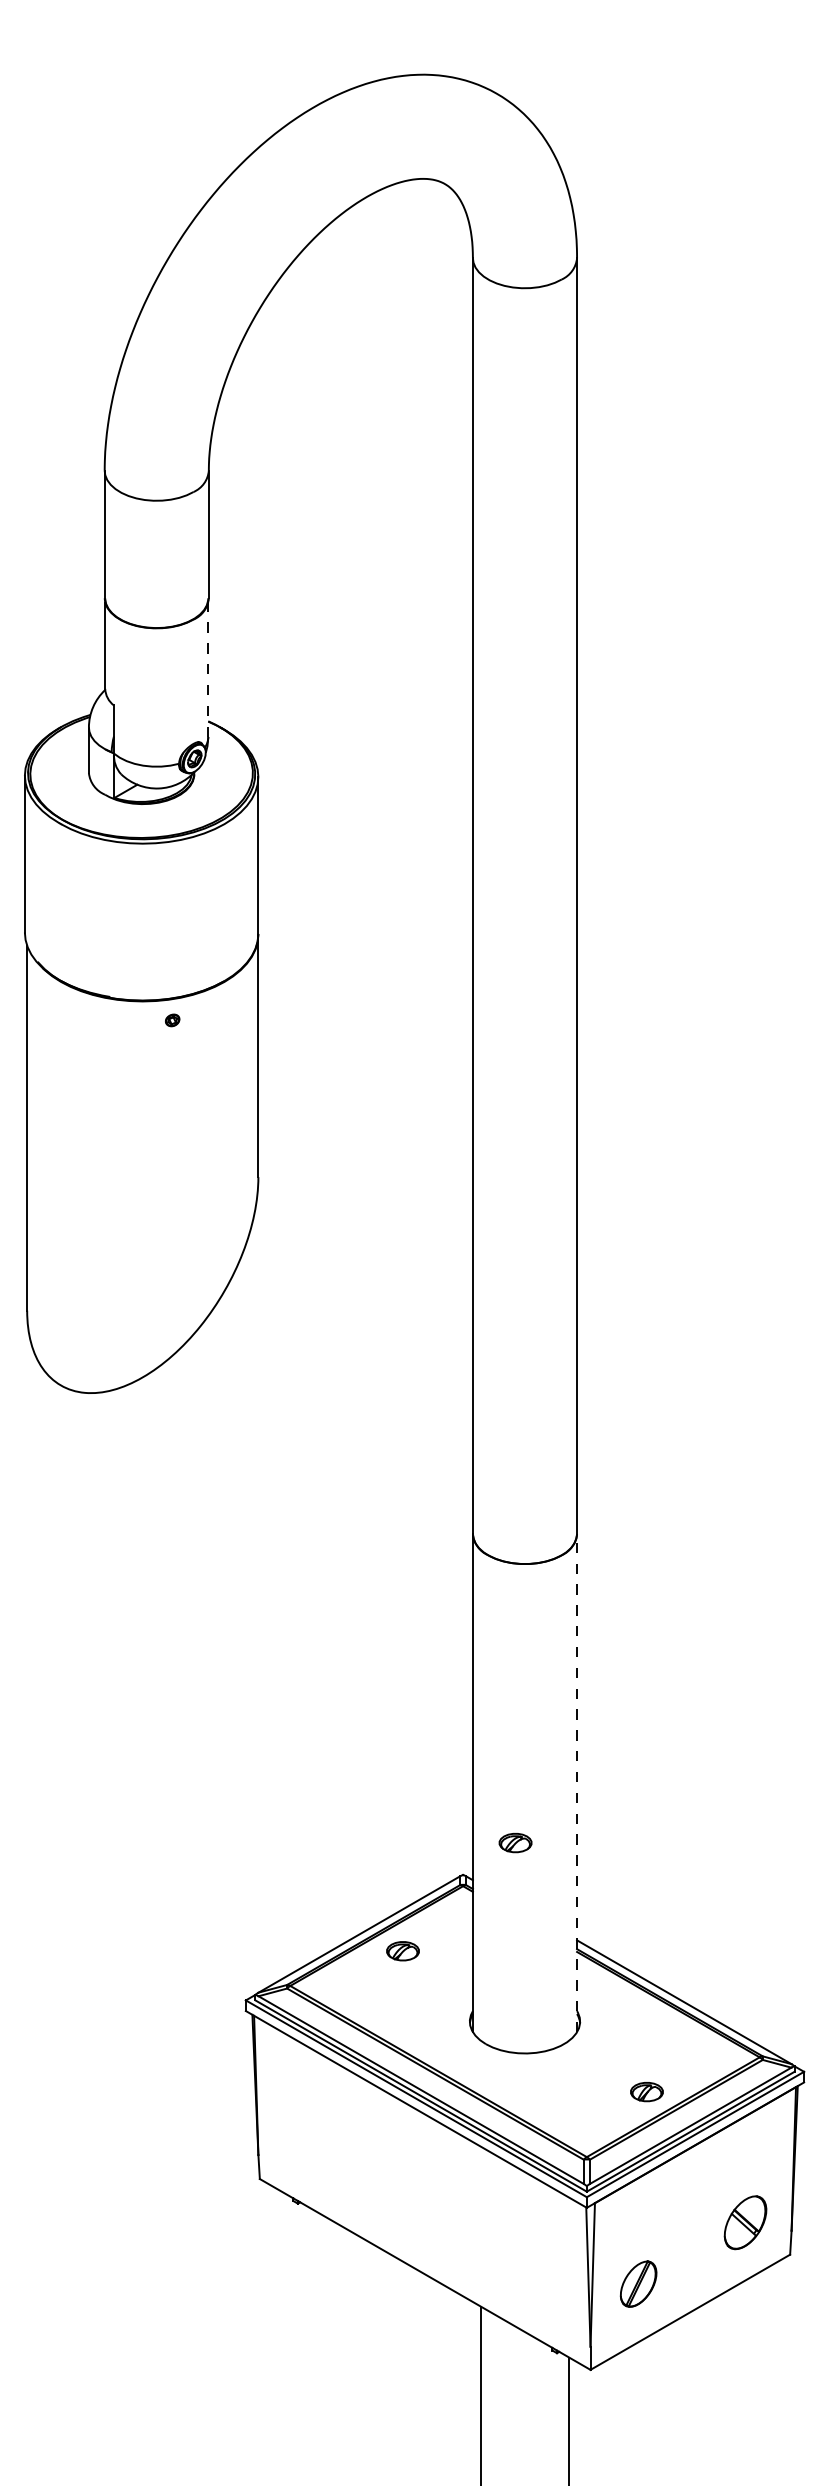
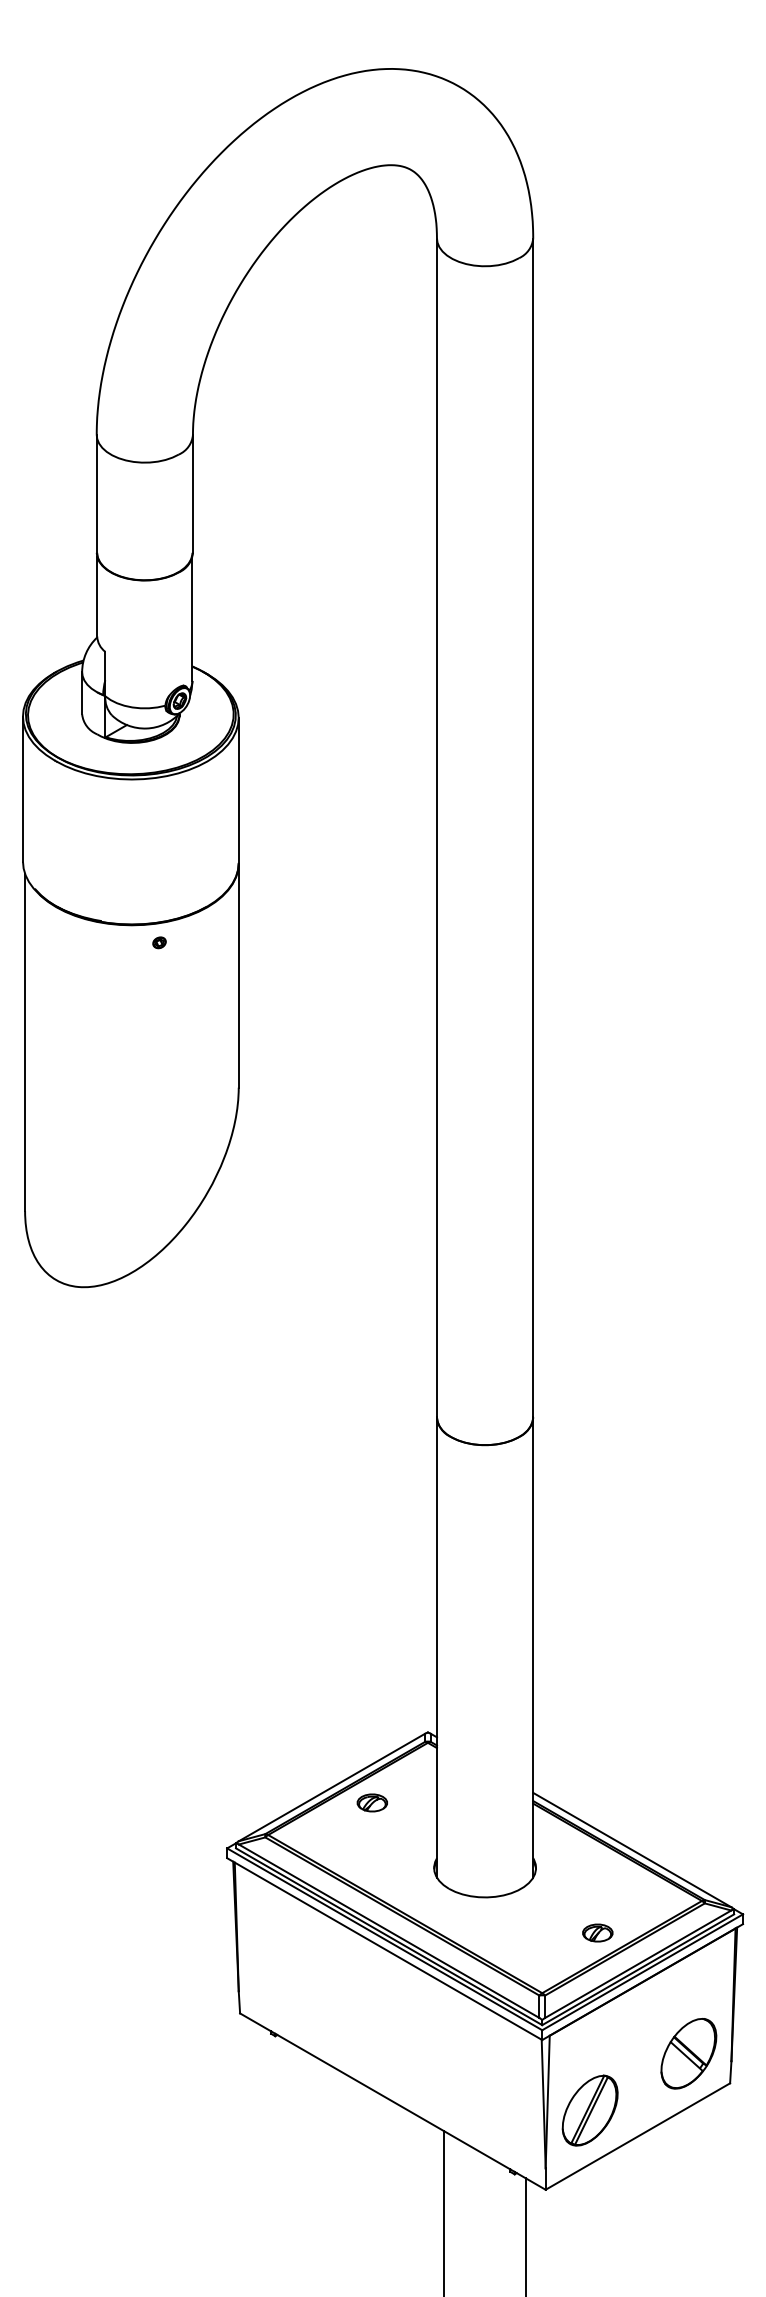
line: (208, 669) -> (192, 618), dashed -> solid
line: (577, 1783) -> (533, 1647), dashed -> solid
part: (514, 1842) -> (475, 1702), removed
part: (745, 2222) -> (688, 2053), size x1.43
part: (637, 2284) -> (589, 2110), size x1.67

